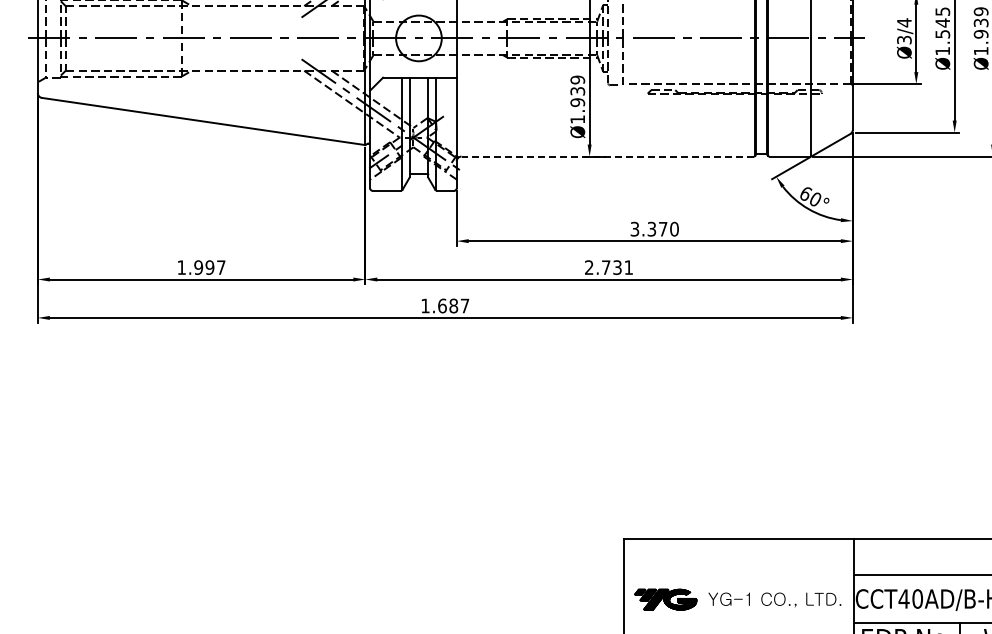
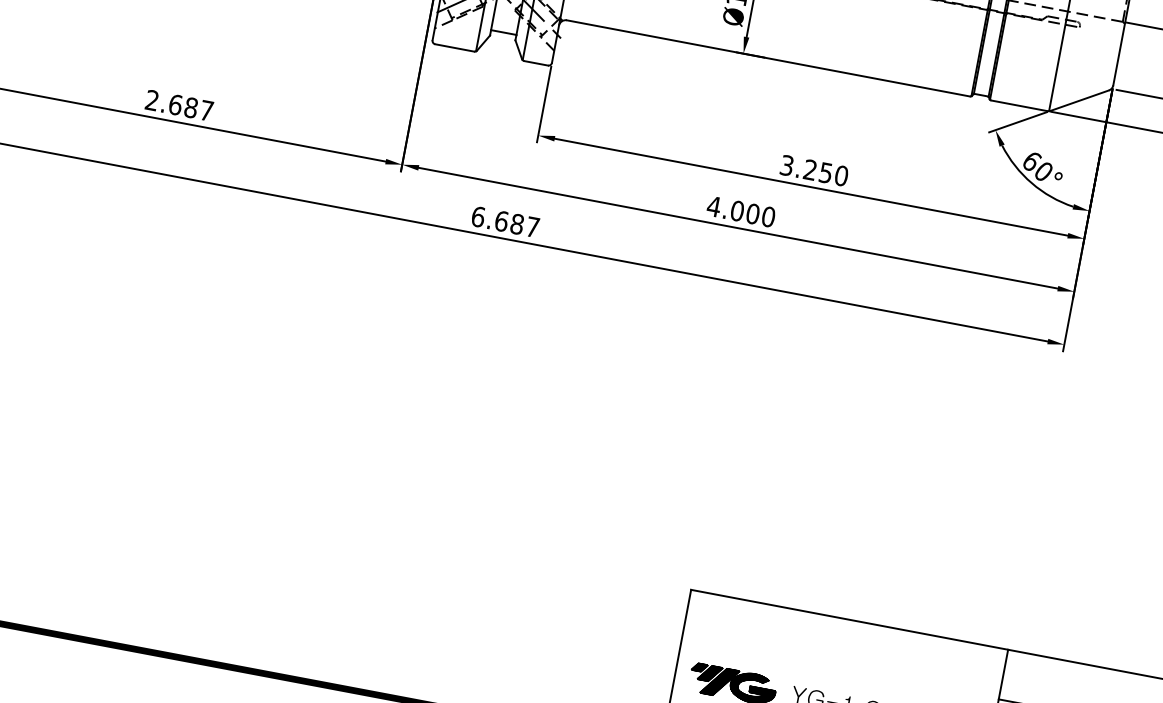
line: (607, 156) -> (768, 58), dashed -> solid
text: (657, 229) -> (818, 171), 3.370 -> 3.250
text: (195, 267) -> (171, 103), 1.997 -> 2.687
text: (608, 267) -> (740, 211), 2.731 -> 4.000
text: (425, 305) -> (478, 216), 1.687 -> 6.687

